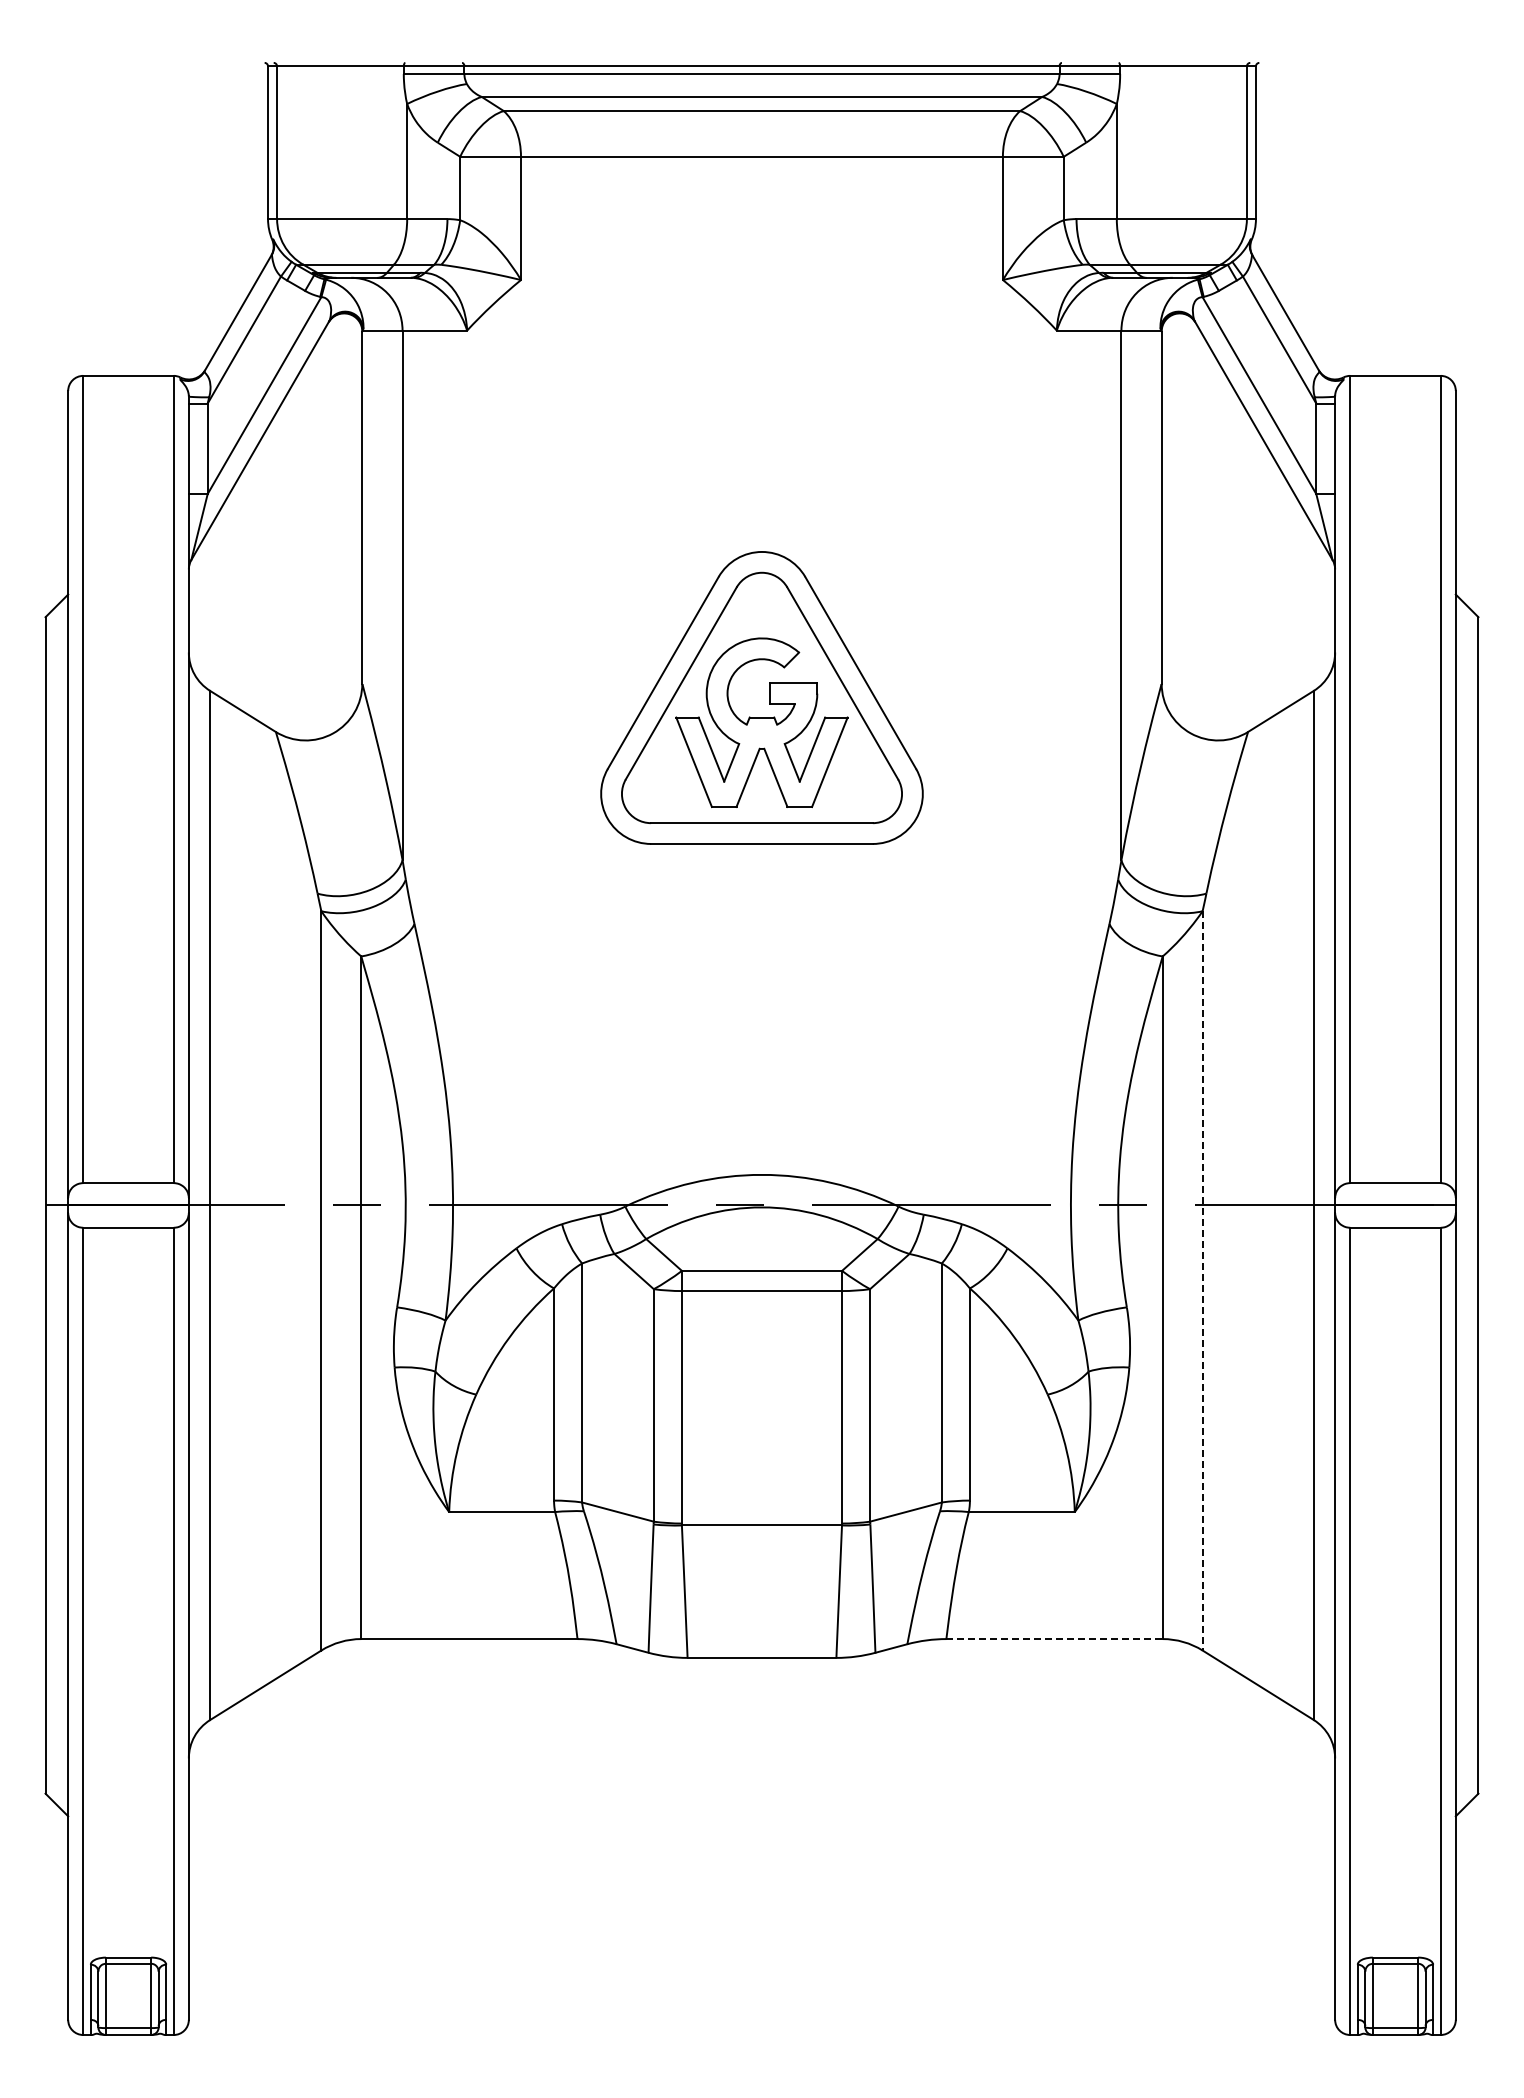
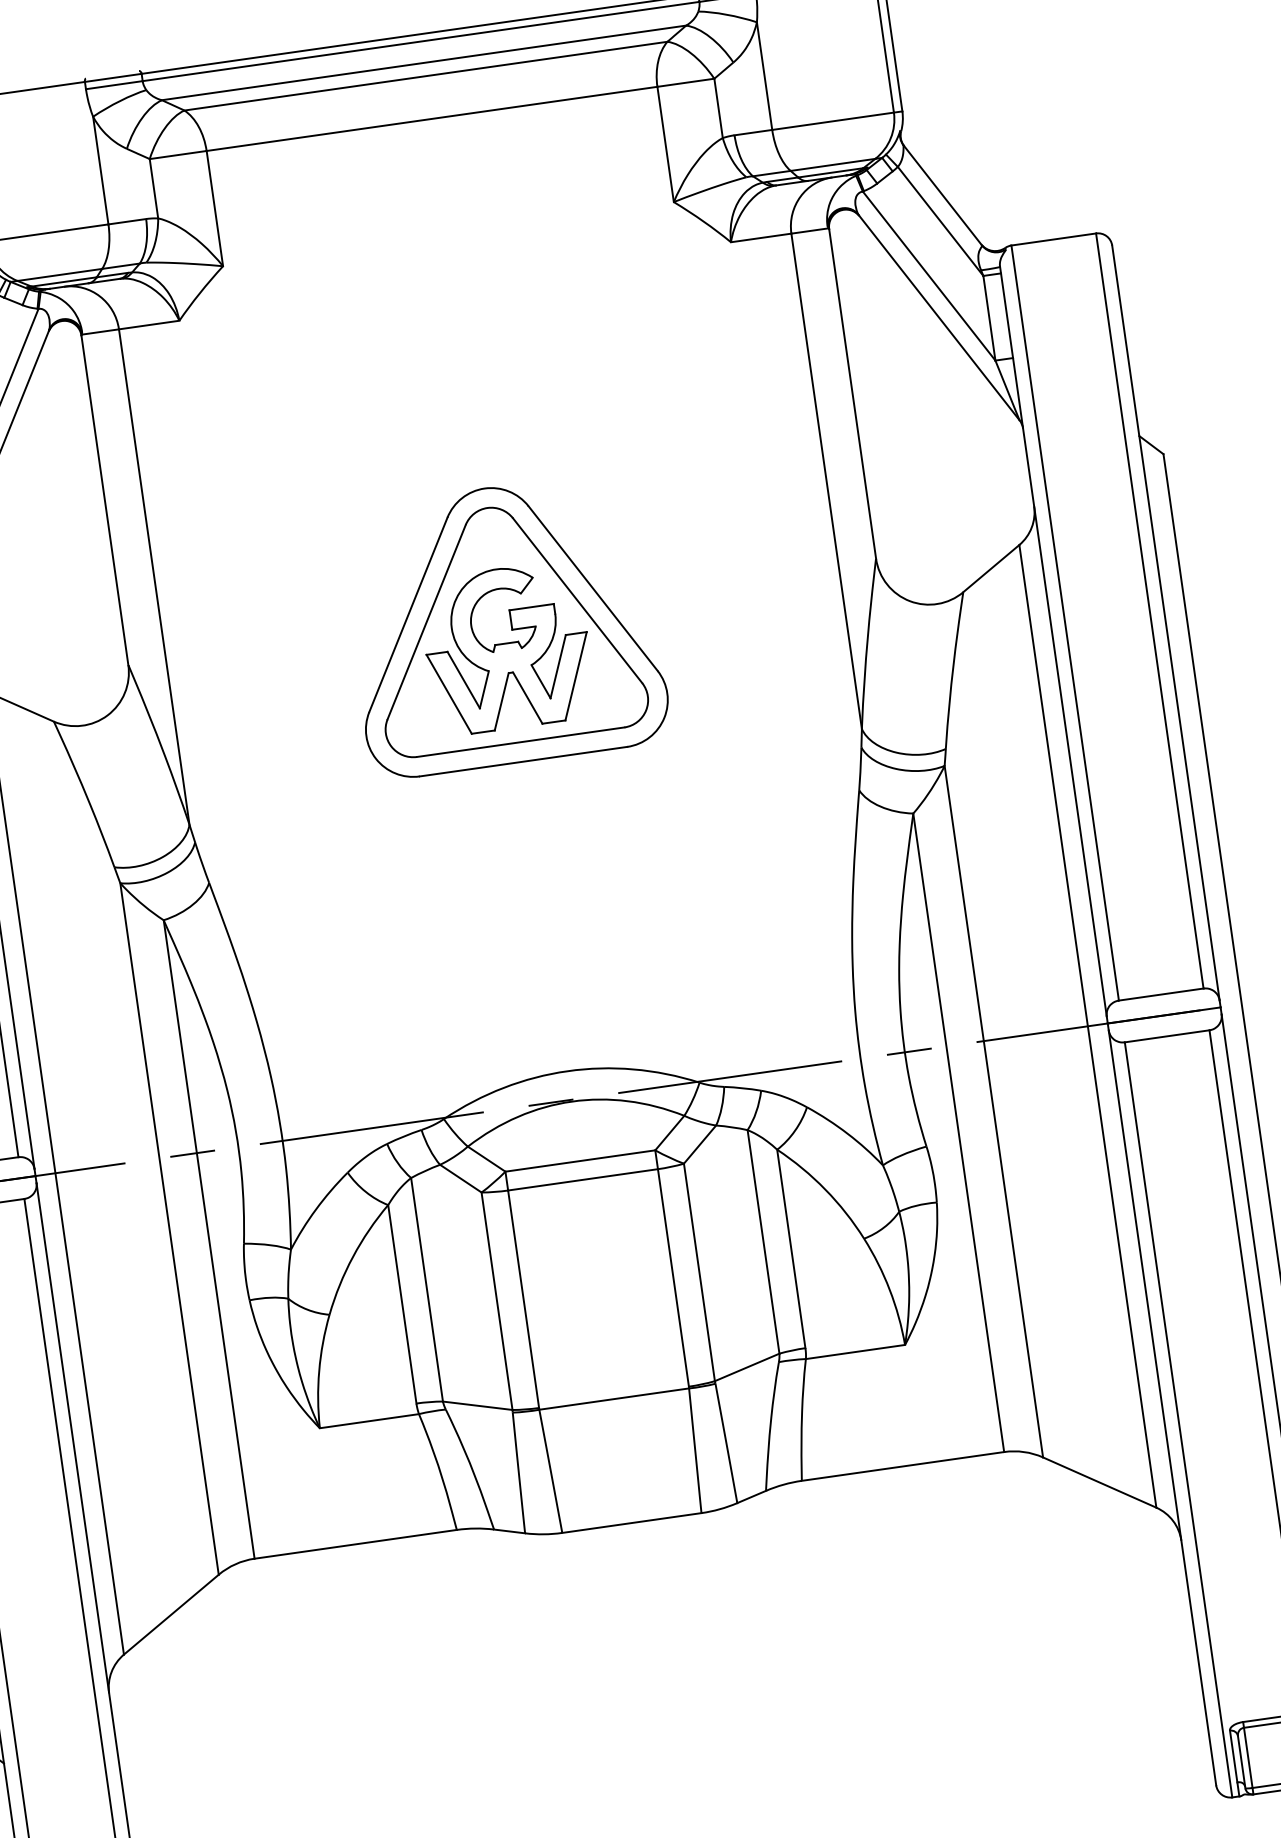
line: (1202, 1280) -> (993, 1111), dashed -> solid
line: (1055, 1639) -> (903, 1466), dashed -> solid

